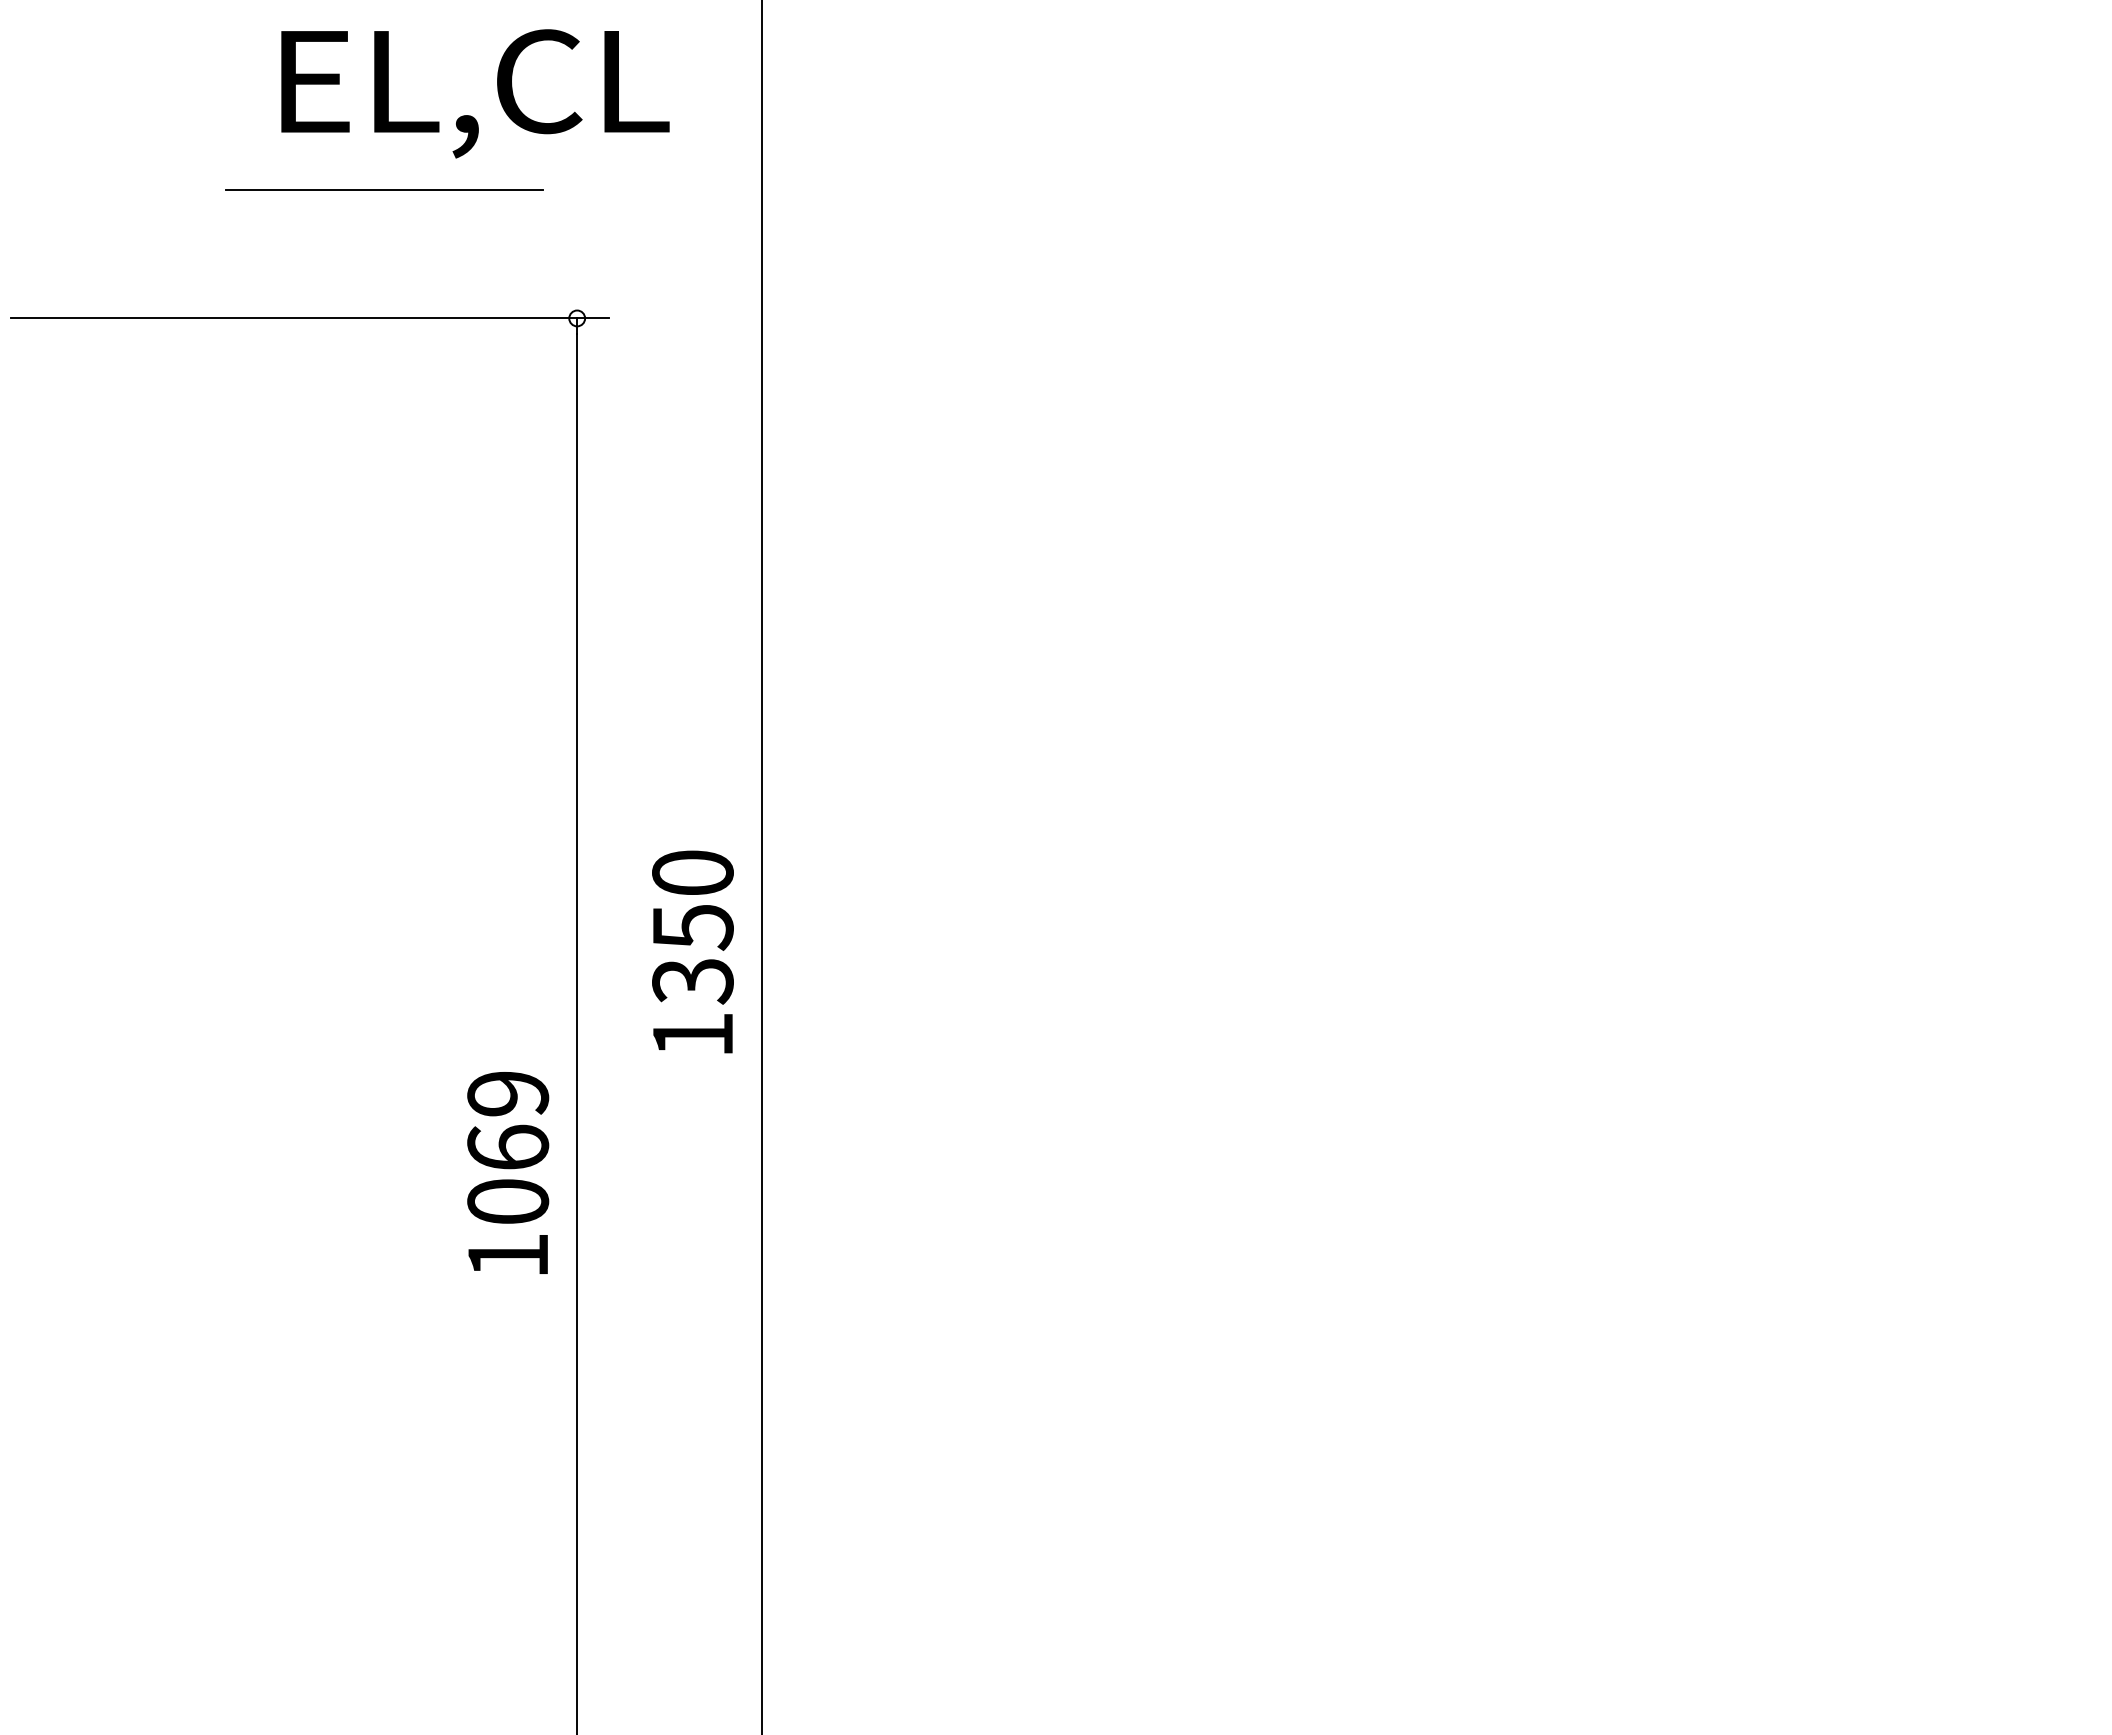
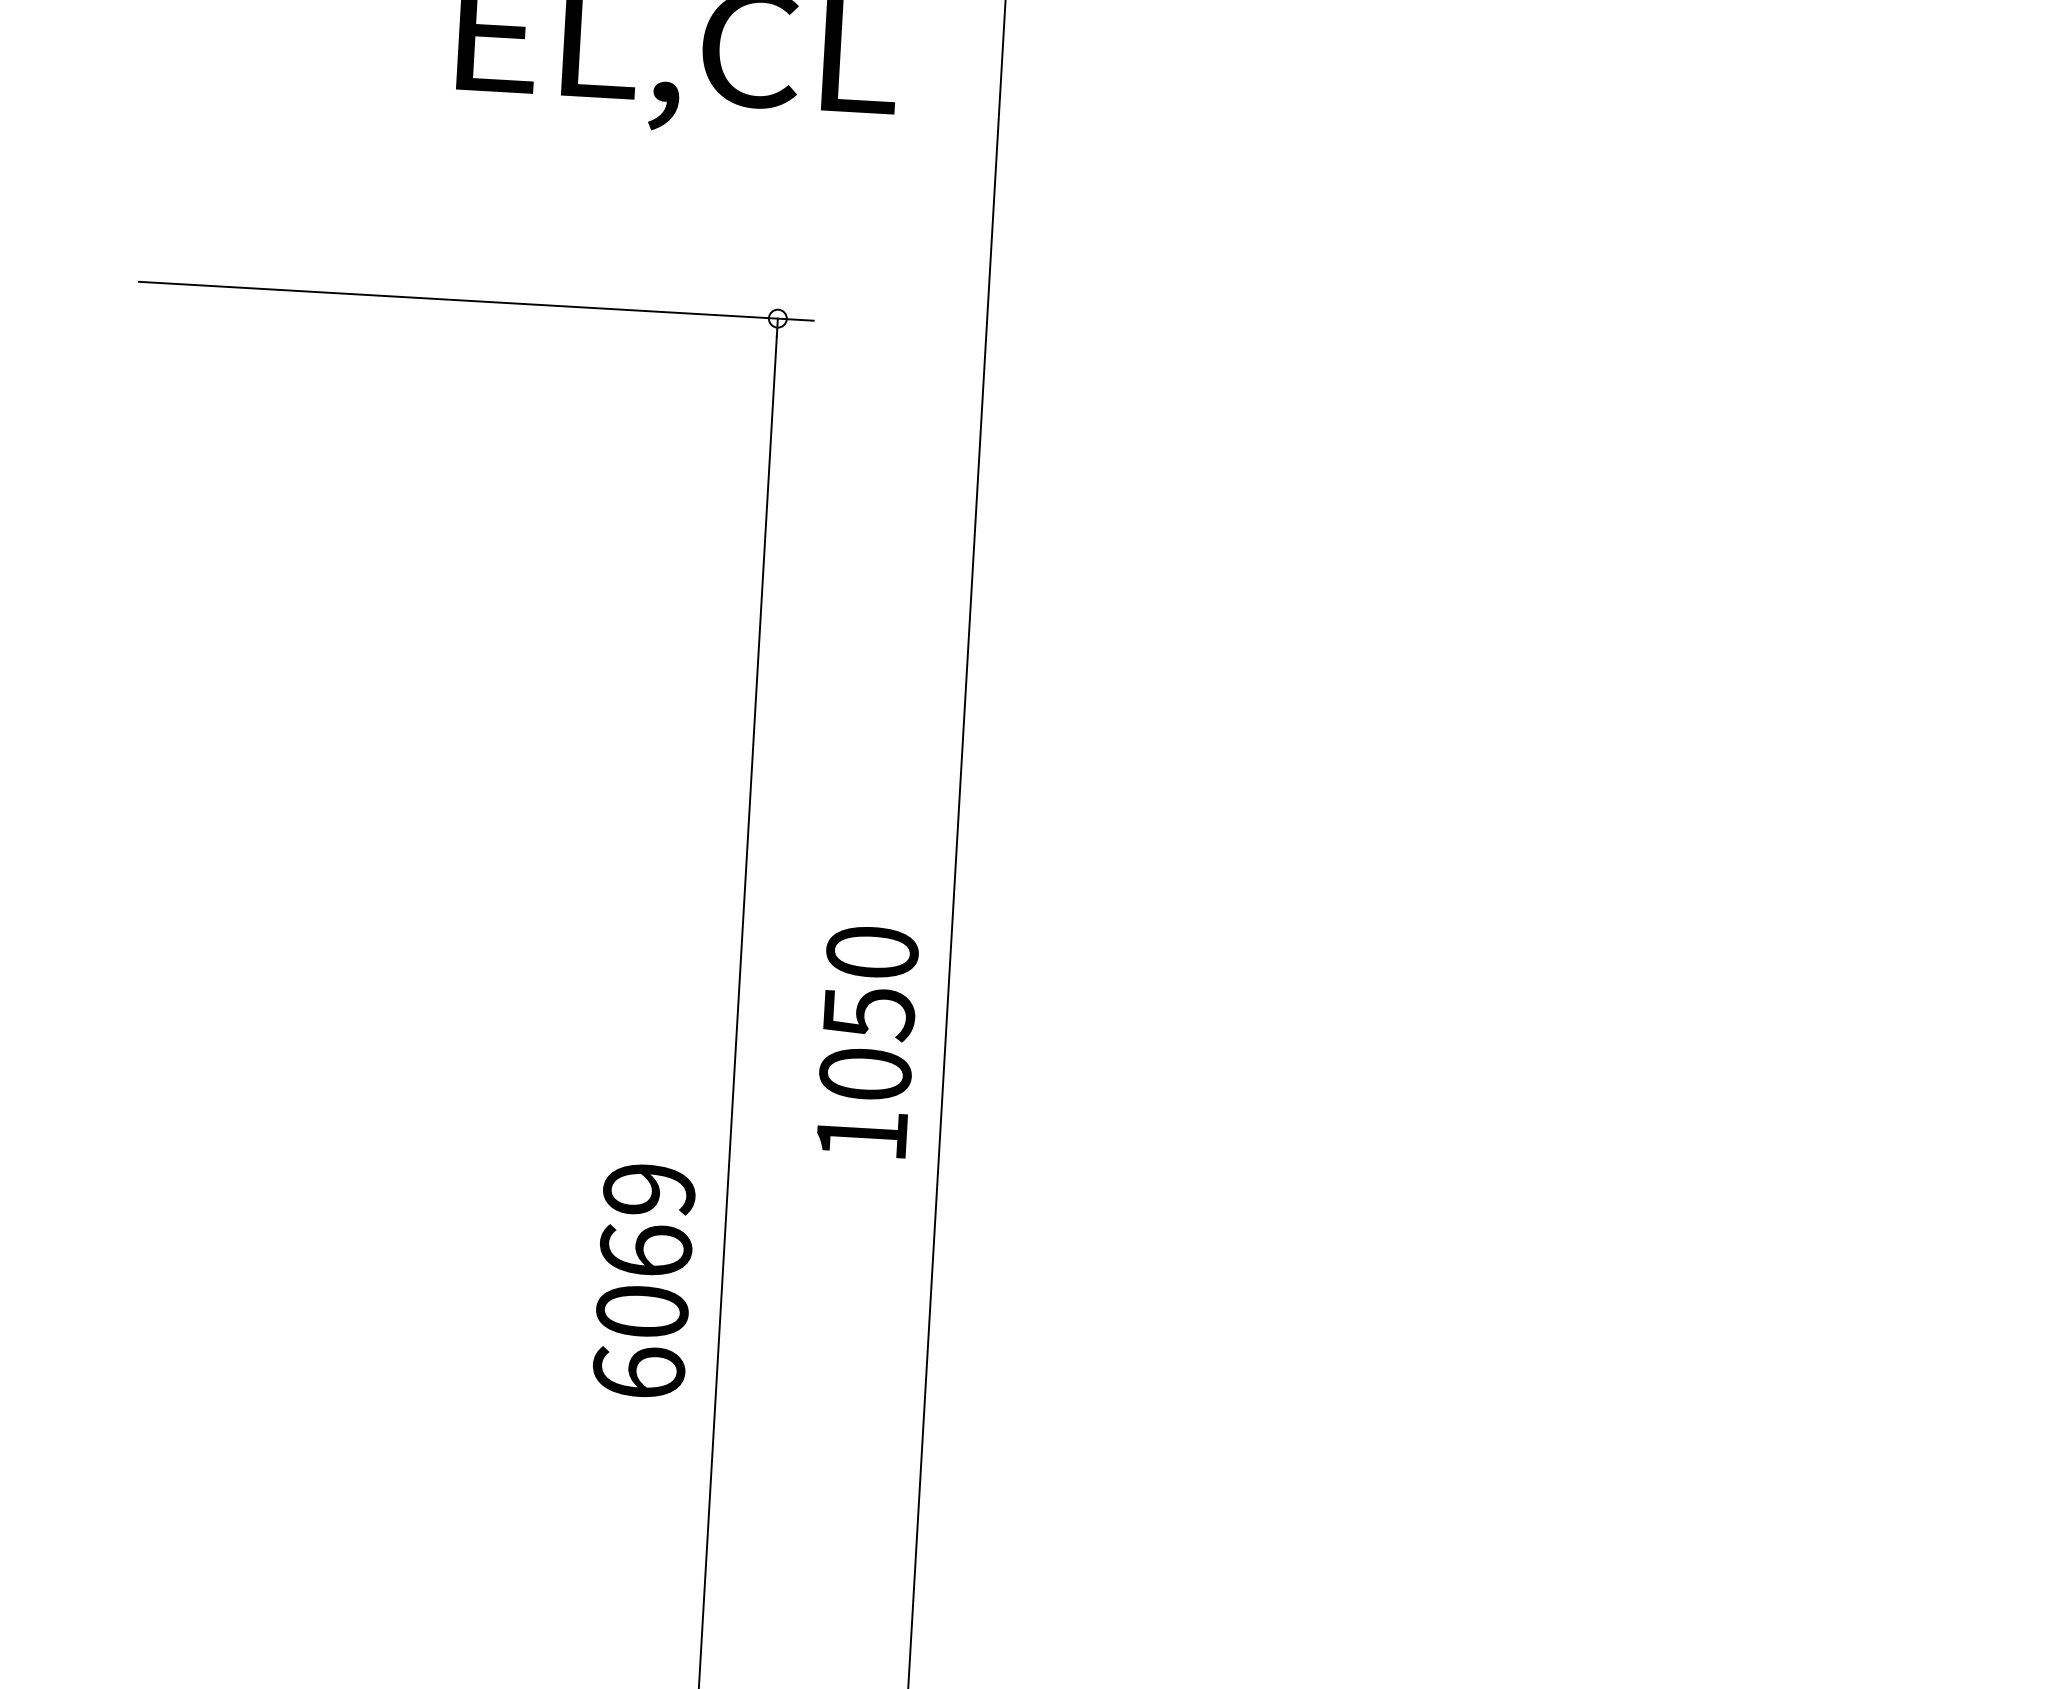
line: (384, 190) -> (568, 161), removed
text: (692, 981) -> (864, 1074), 1350 -> 1050
text: (508, 1254) -> (639, 1371), 1069 -> 6069

